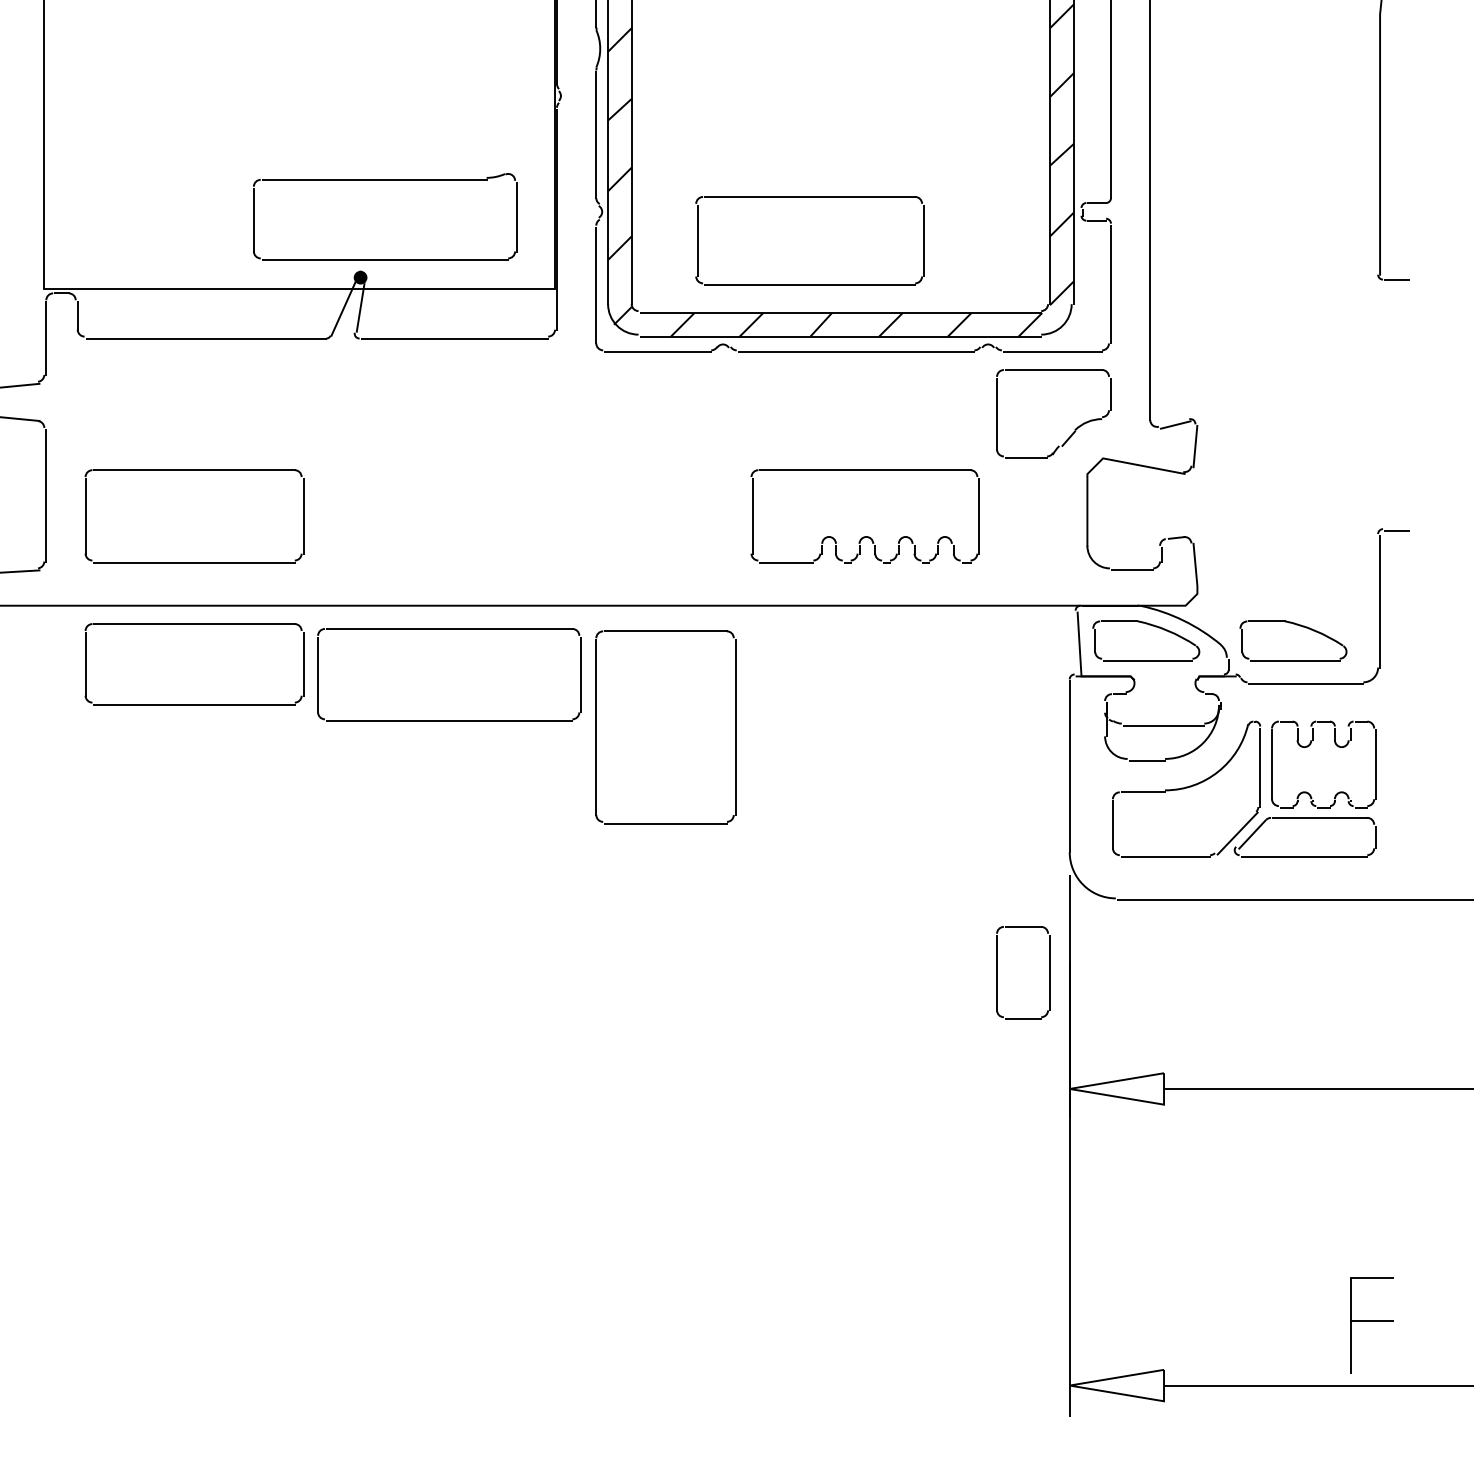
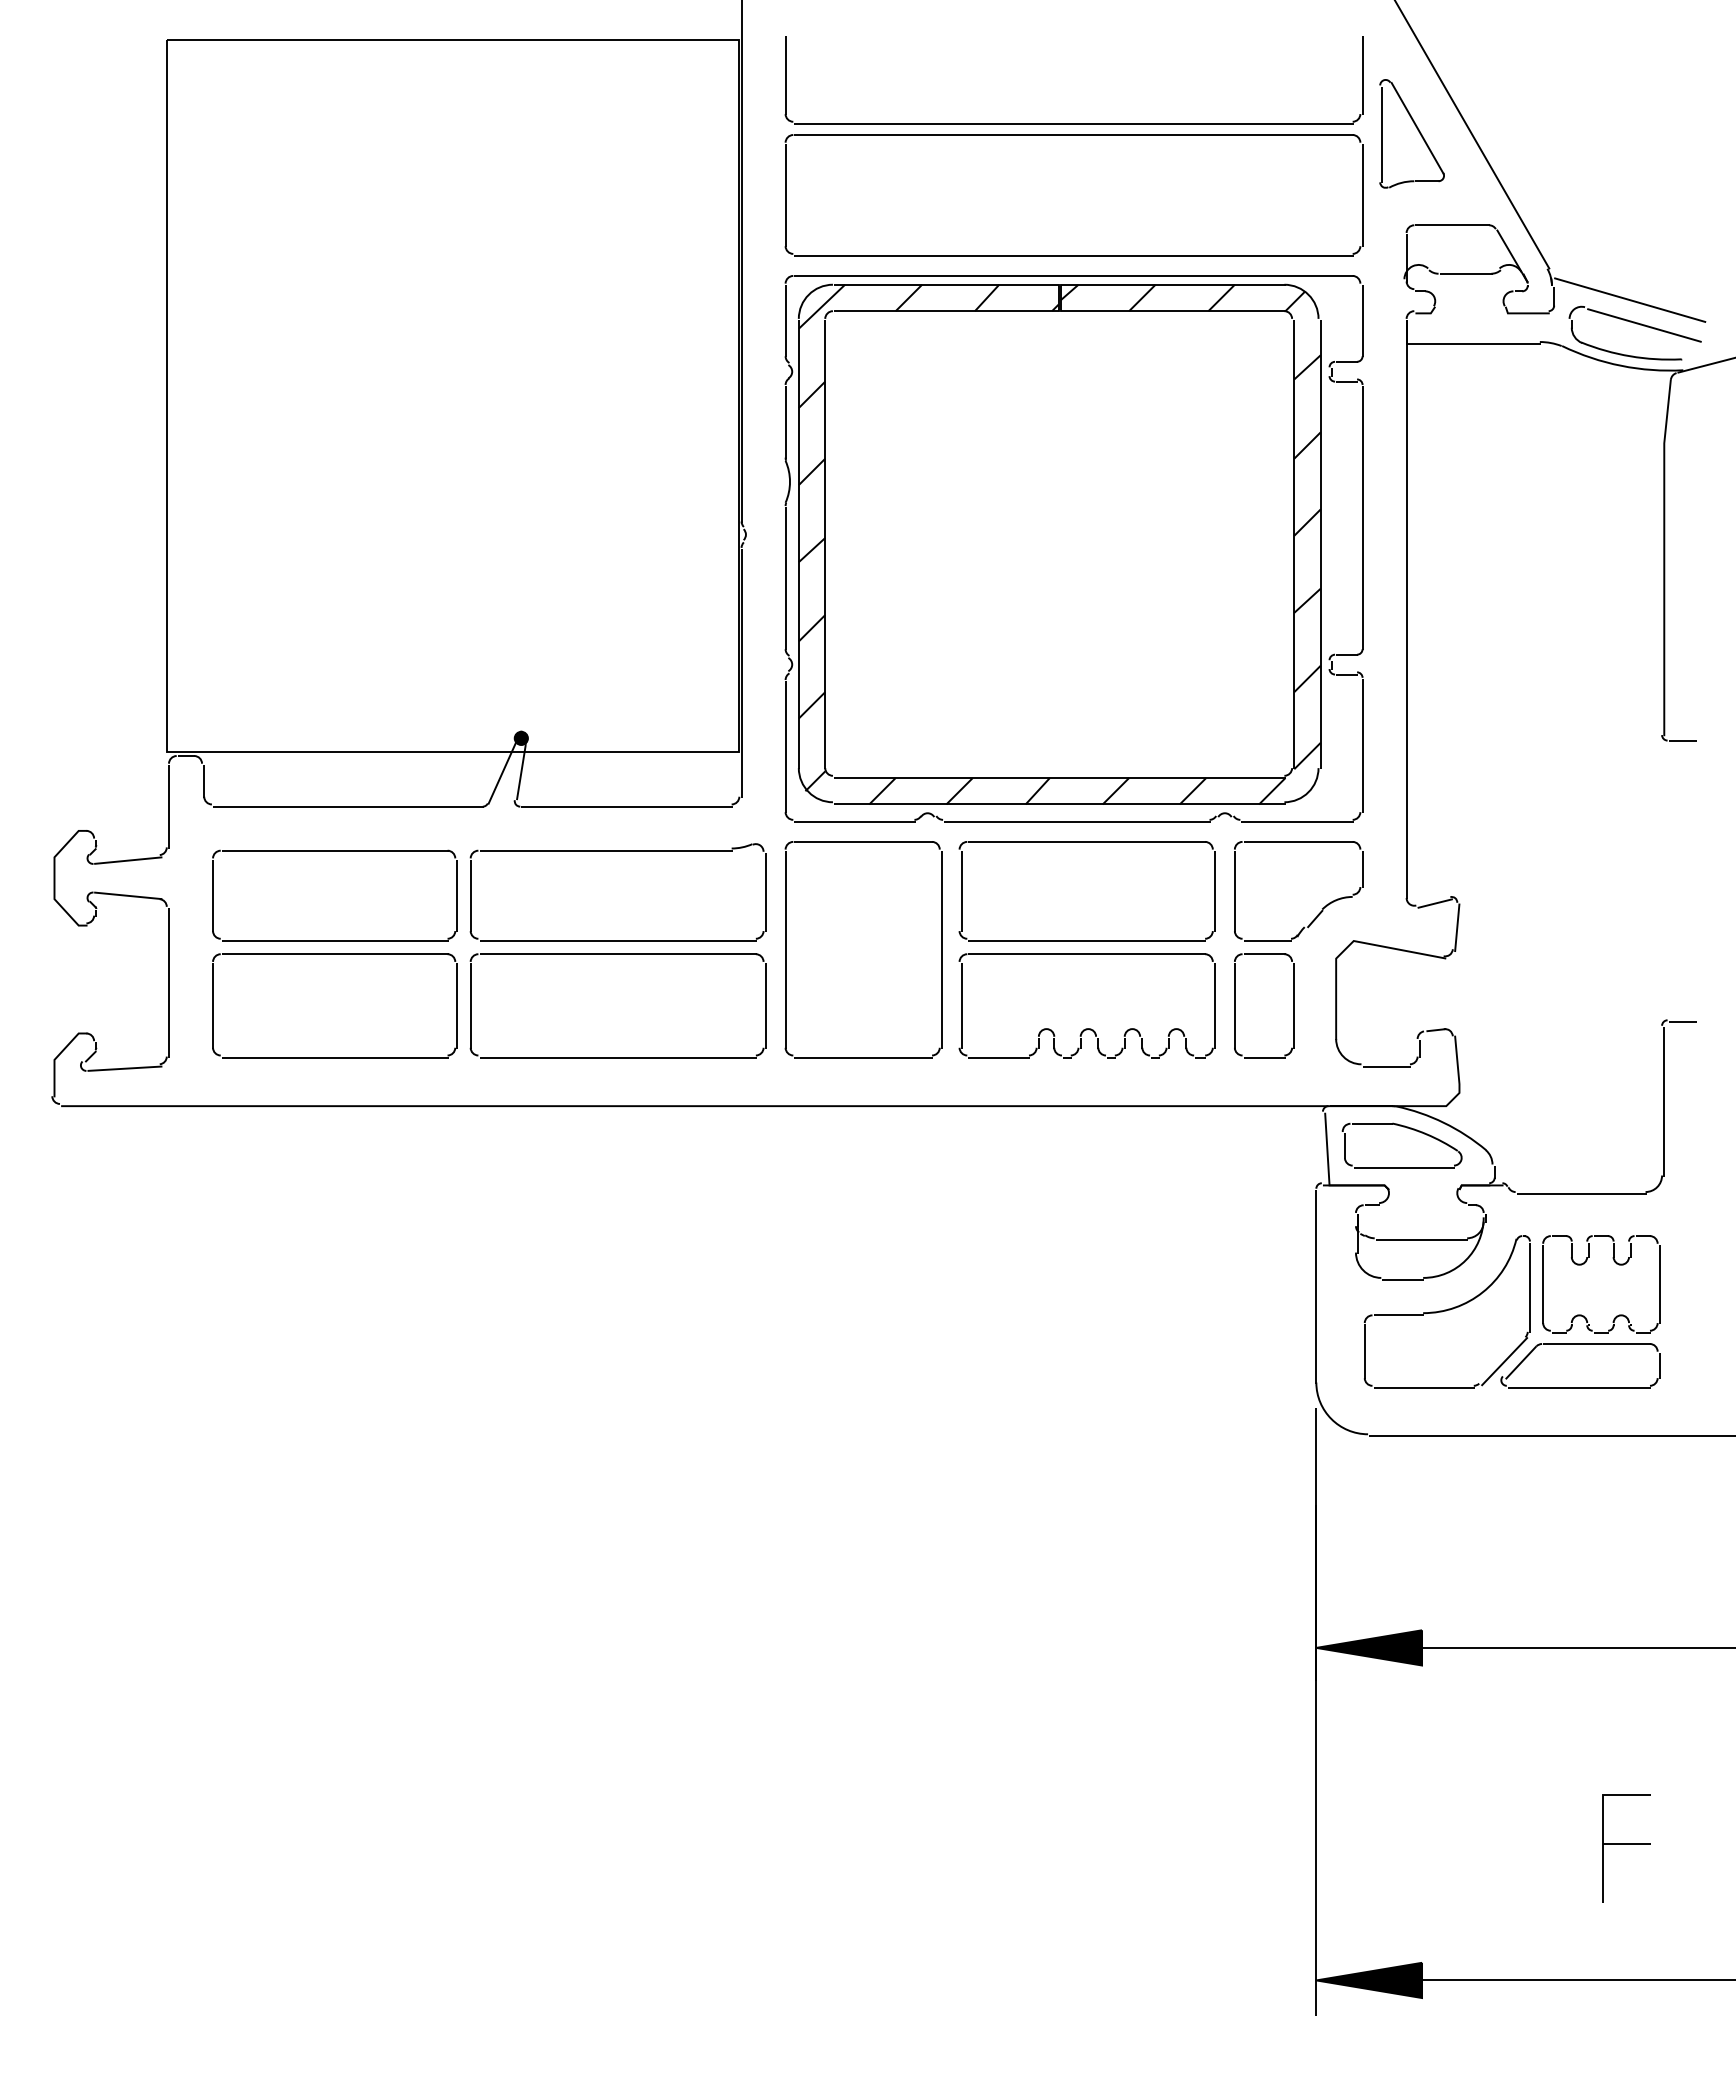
part: (384, 180) -> (617, 851), moved
part: (809, 197) -> (1086, 842), moved
part: (193, 624) -> (334, 851), moved
part: (1297, 625) -> (1571, 1128), removed
part: (449, 629) -> (617, 954), moved
part: (597, 727) -> (786, 949), moved
part: (997, 972) -> (1235, 1005), moved
fill: (1117, 1088) -> (1369, 1647), added
part: (1372, 1324) -> (1626, 1848), moved
fill: (1117, 1385) -> (1369, 1980), added

